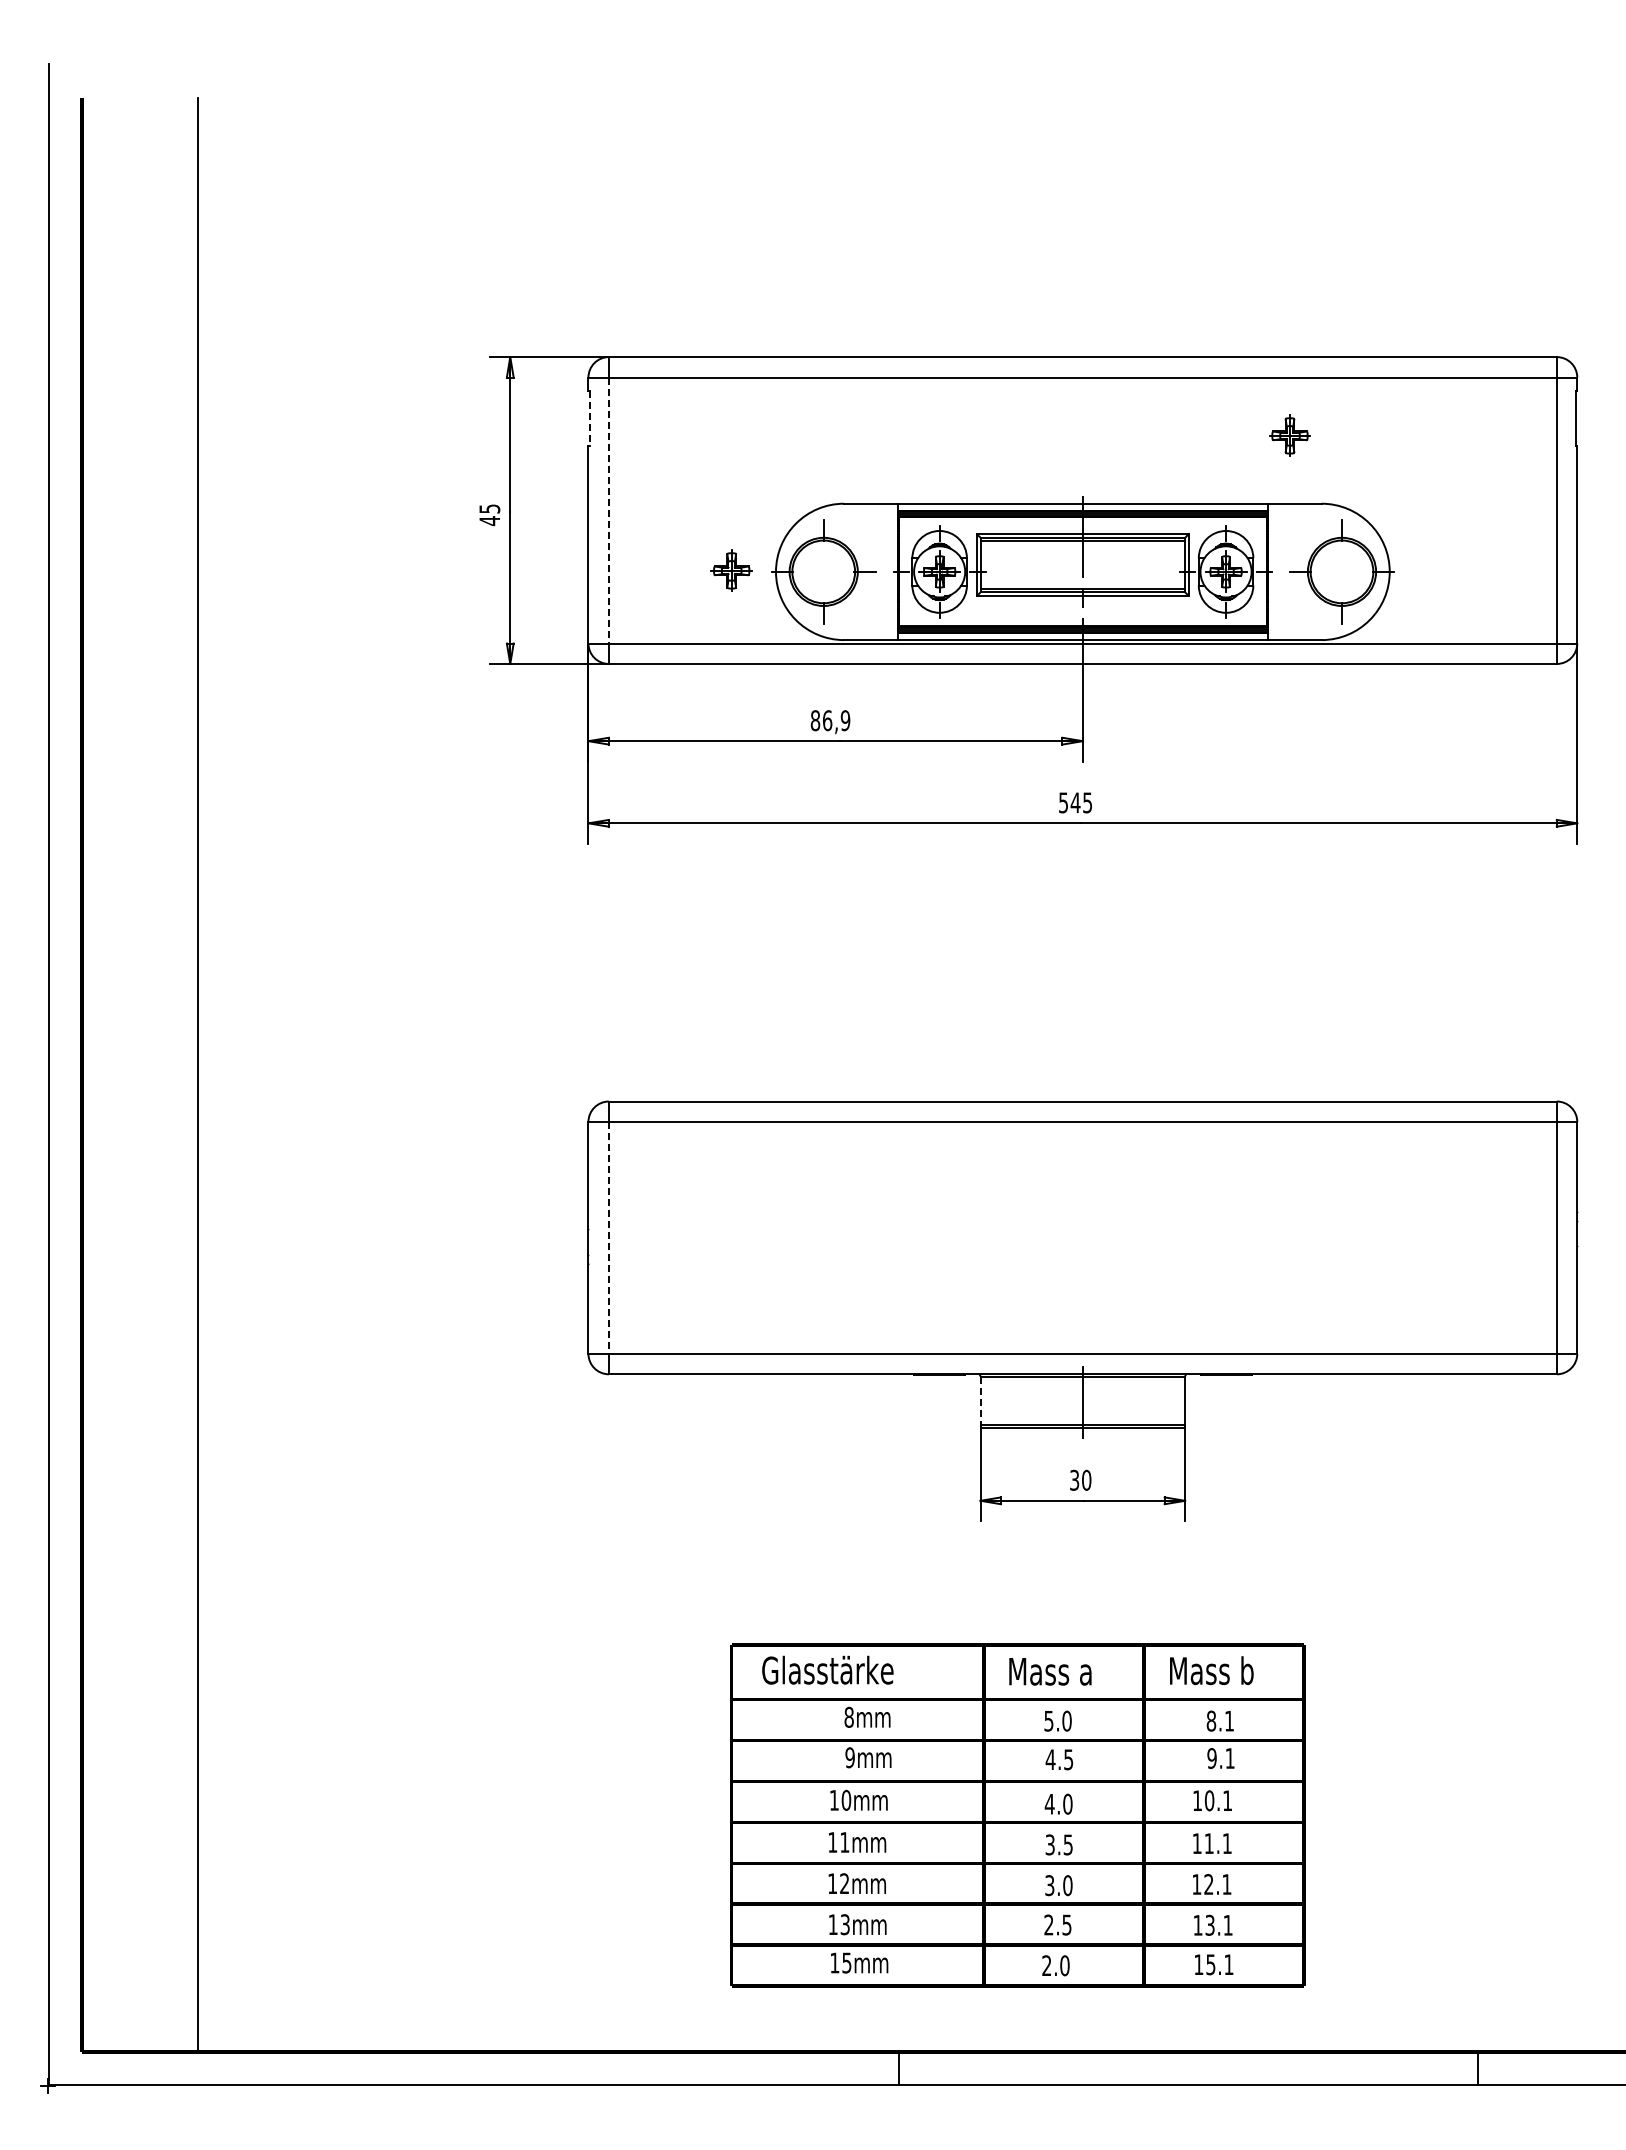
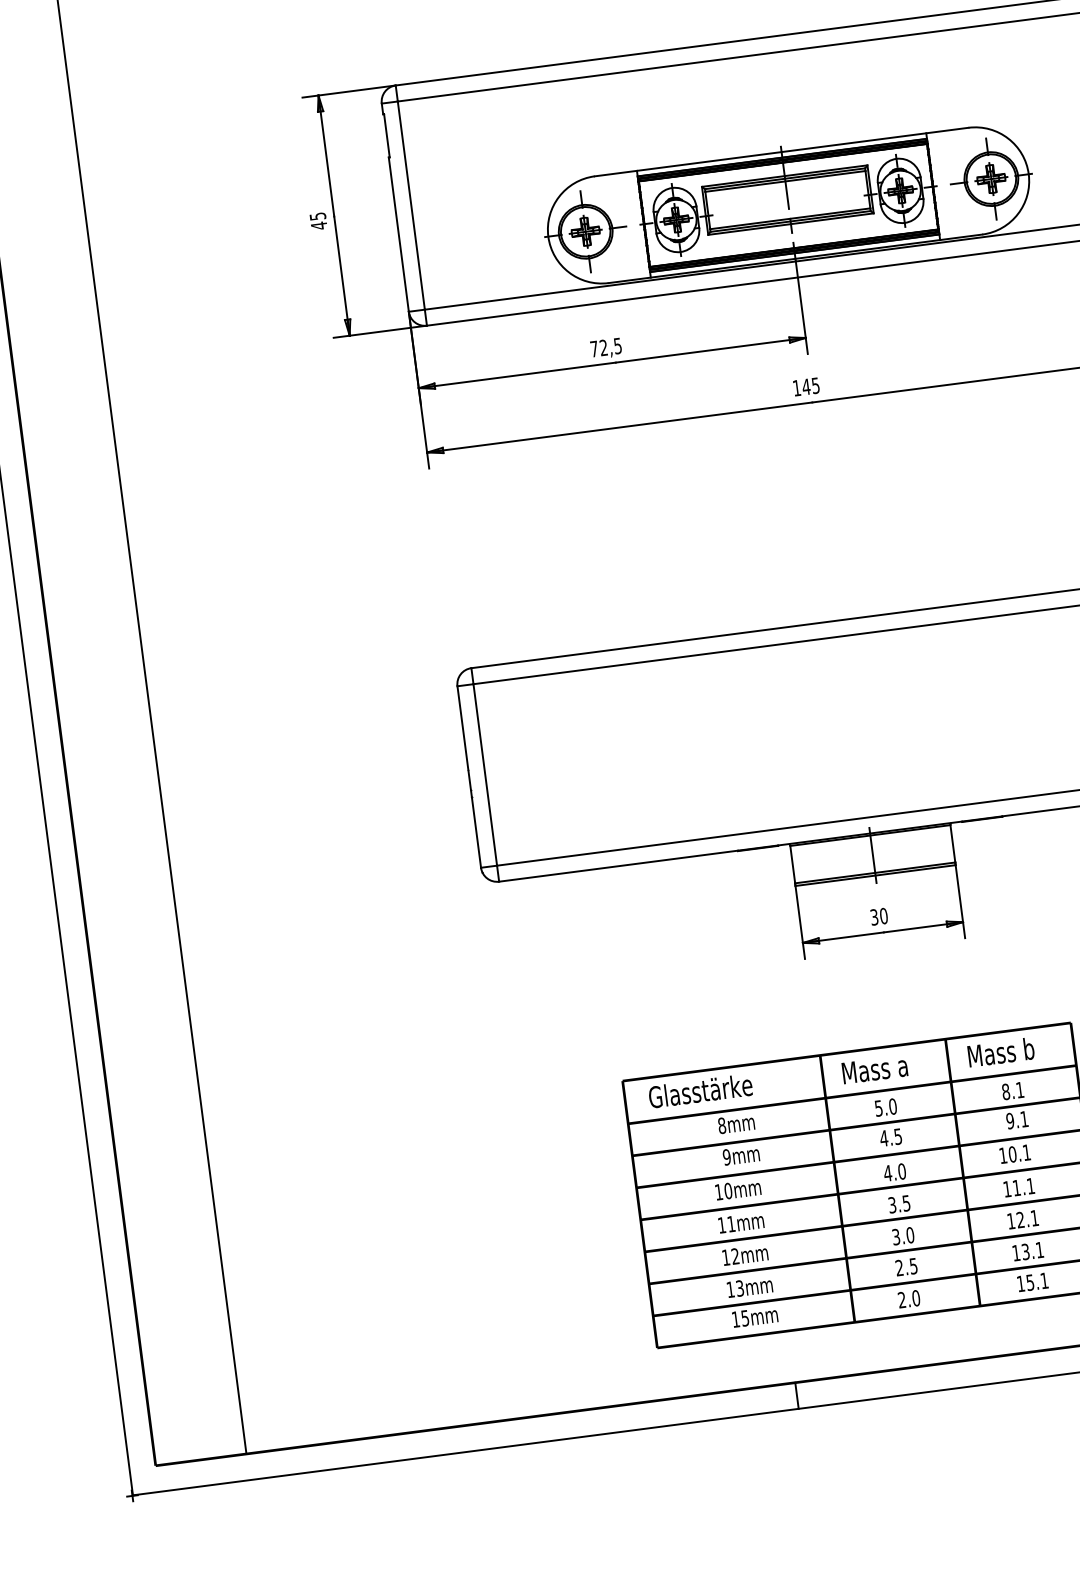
line: (589, 418) -> (386, 135), dashed -> solid
part: (1289, 435) -> (990, 178), moved
line: (608, 510) -> (411, 205), dashed -> solid
part: (731, 570) -> (585, 231), moved
text: (830, 720) -> (606, 347), 86,9 -> 72,5
text: (1063, 802) -> (796, 387), 545 -> 145
line: (608, 1237) -> (484, 774), dashed -> solid
line: (980, 1400) -> (792, 864), dashed -> solid

